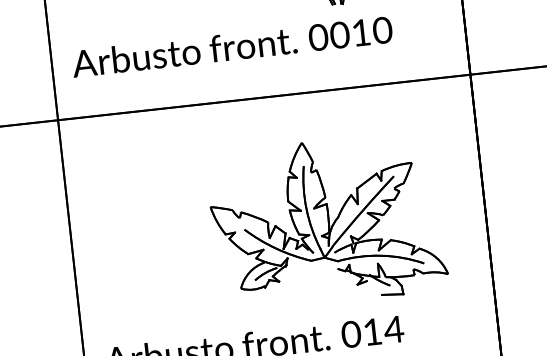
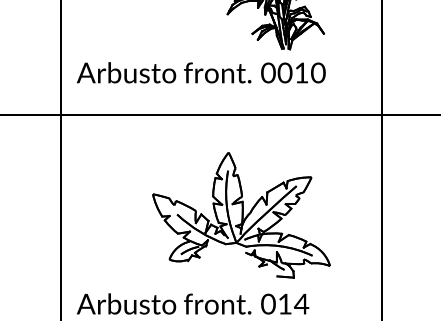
part: (327, 221) -> (241, 215), moved

